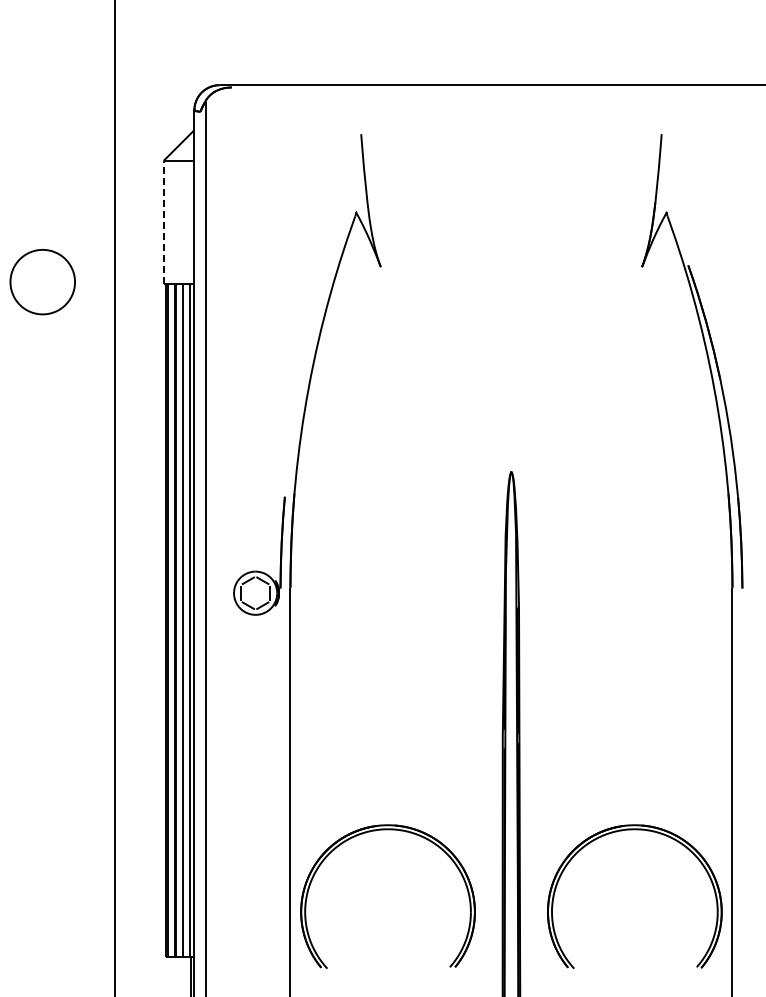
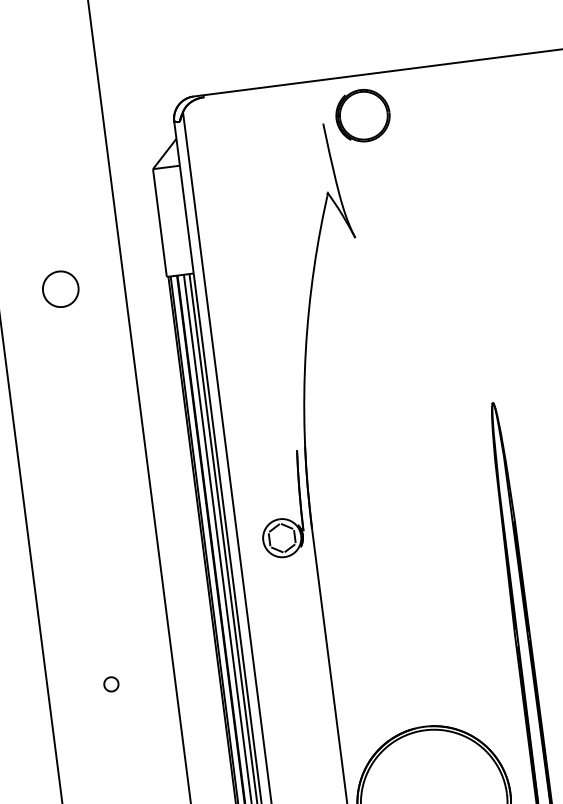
part: (406, 131) -> (362, 116), added
line: (163, 221) -> (159, 222), dashed -> solid
part: (43, 282) -> (61, 289), size x0.62
part: (42, 732) -> (110, 684), added

